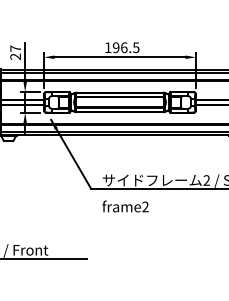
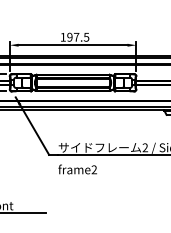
text: (124, 47) -> (76, 37), 196.5 -> 197.5

